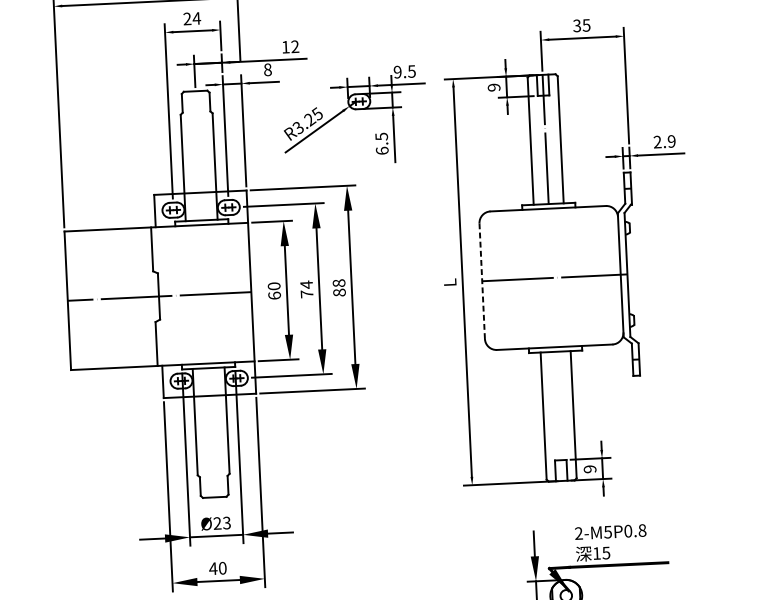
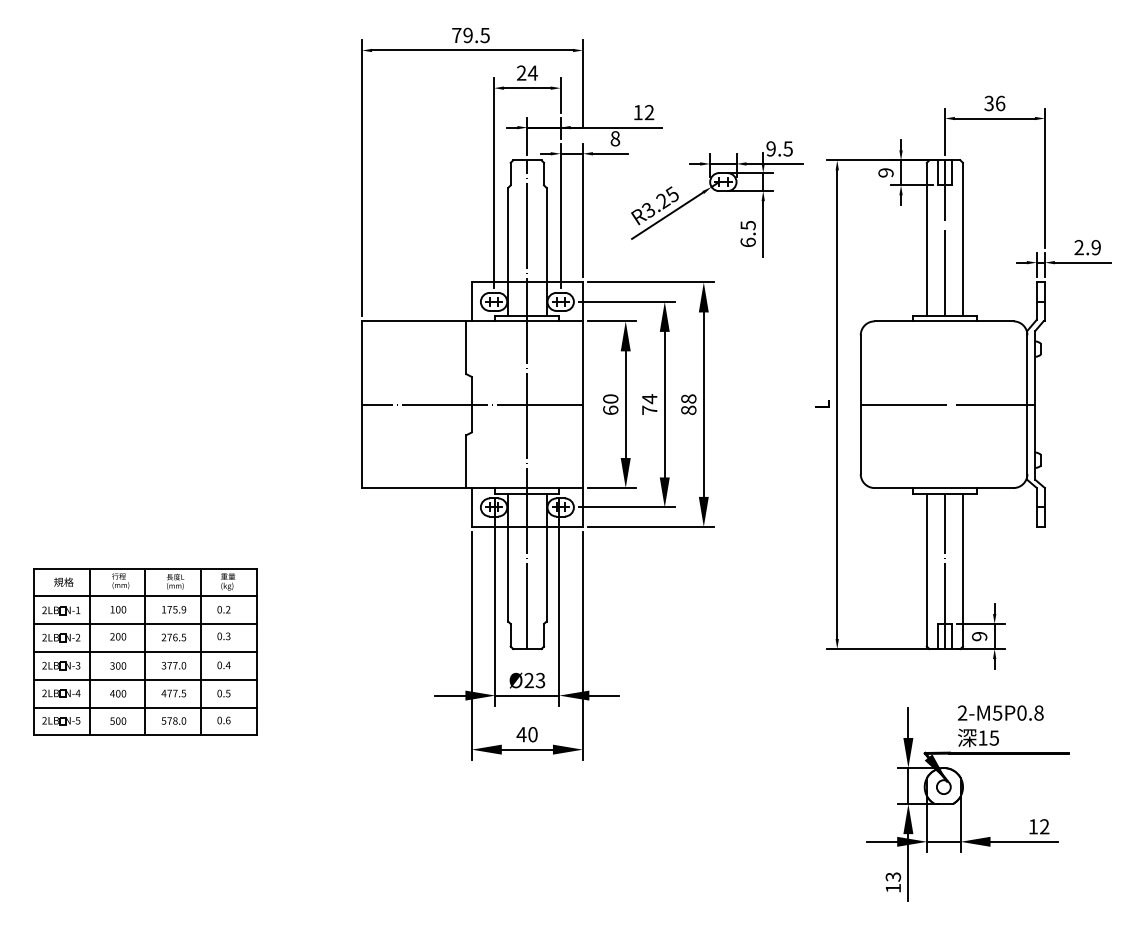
text: (586, 25) -> (1000, 103), 35 -> 36
line: (482, 281) -> (860, 404), dashed -> solid
line: (205, 294) -> (527, 404), added
line: (558, 416) -> (944, 571), added

